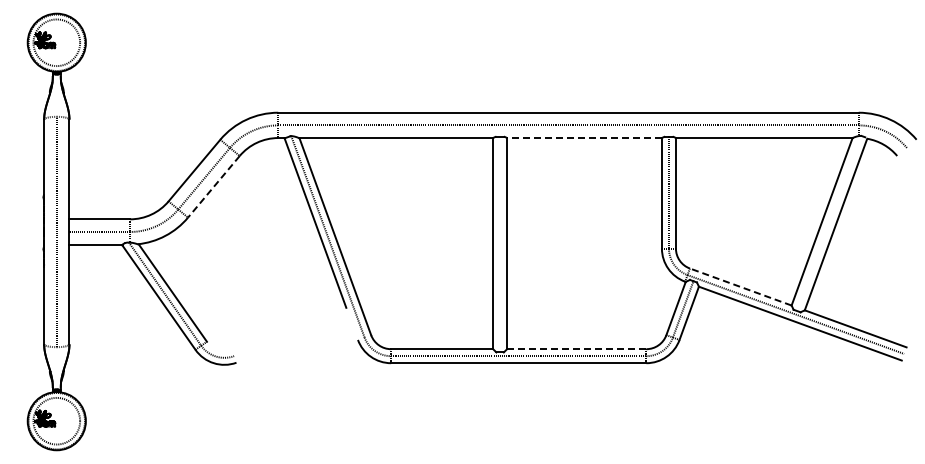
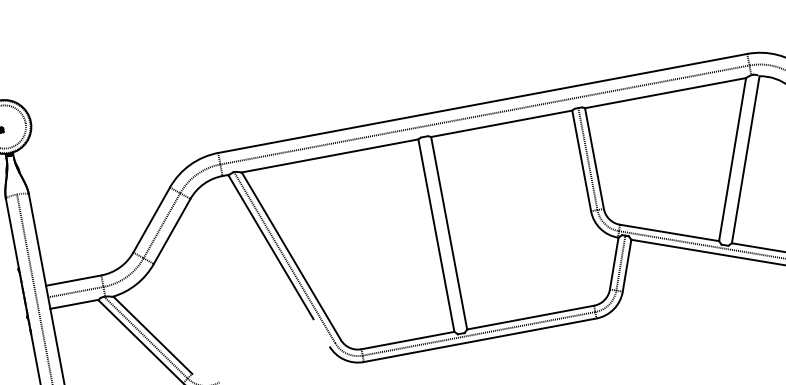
line: (584, 138) -> (501, 124), dashed -> solid
line: (213, 187) -> (171, 232), dashed -> solid
line: (740, 286) -> (669, 232), dashed -> solid
line: (576, 349) -> (530, 317), dashed -> solid

